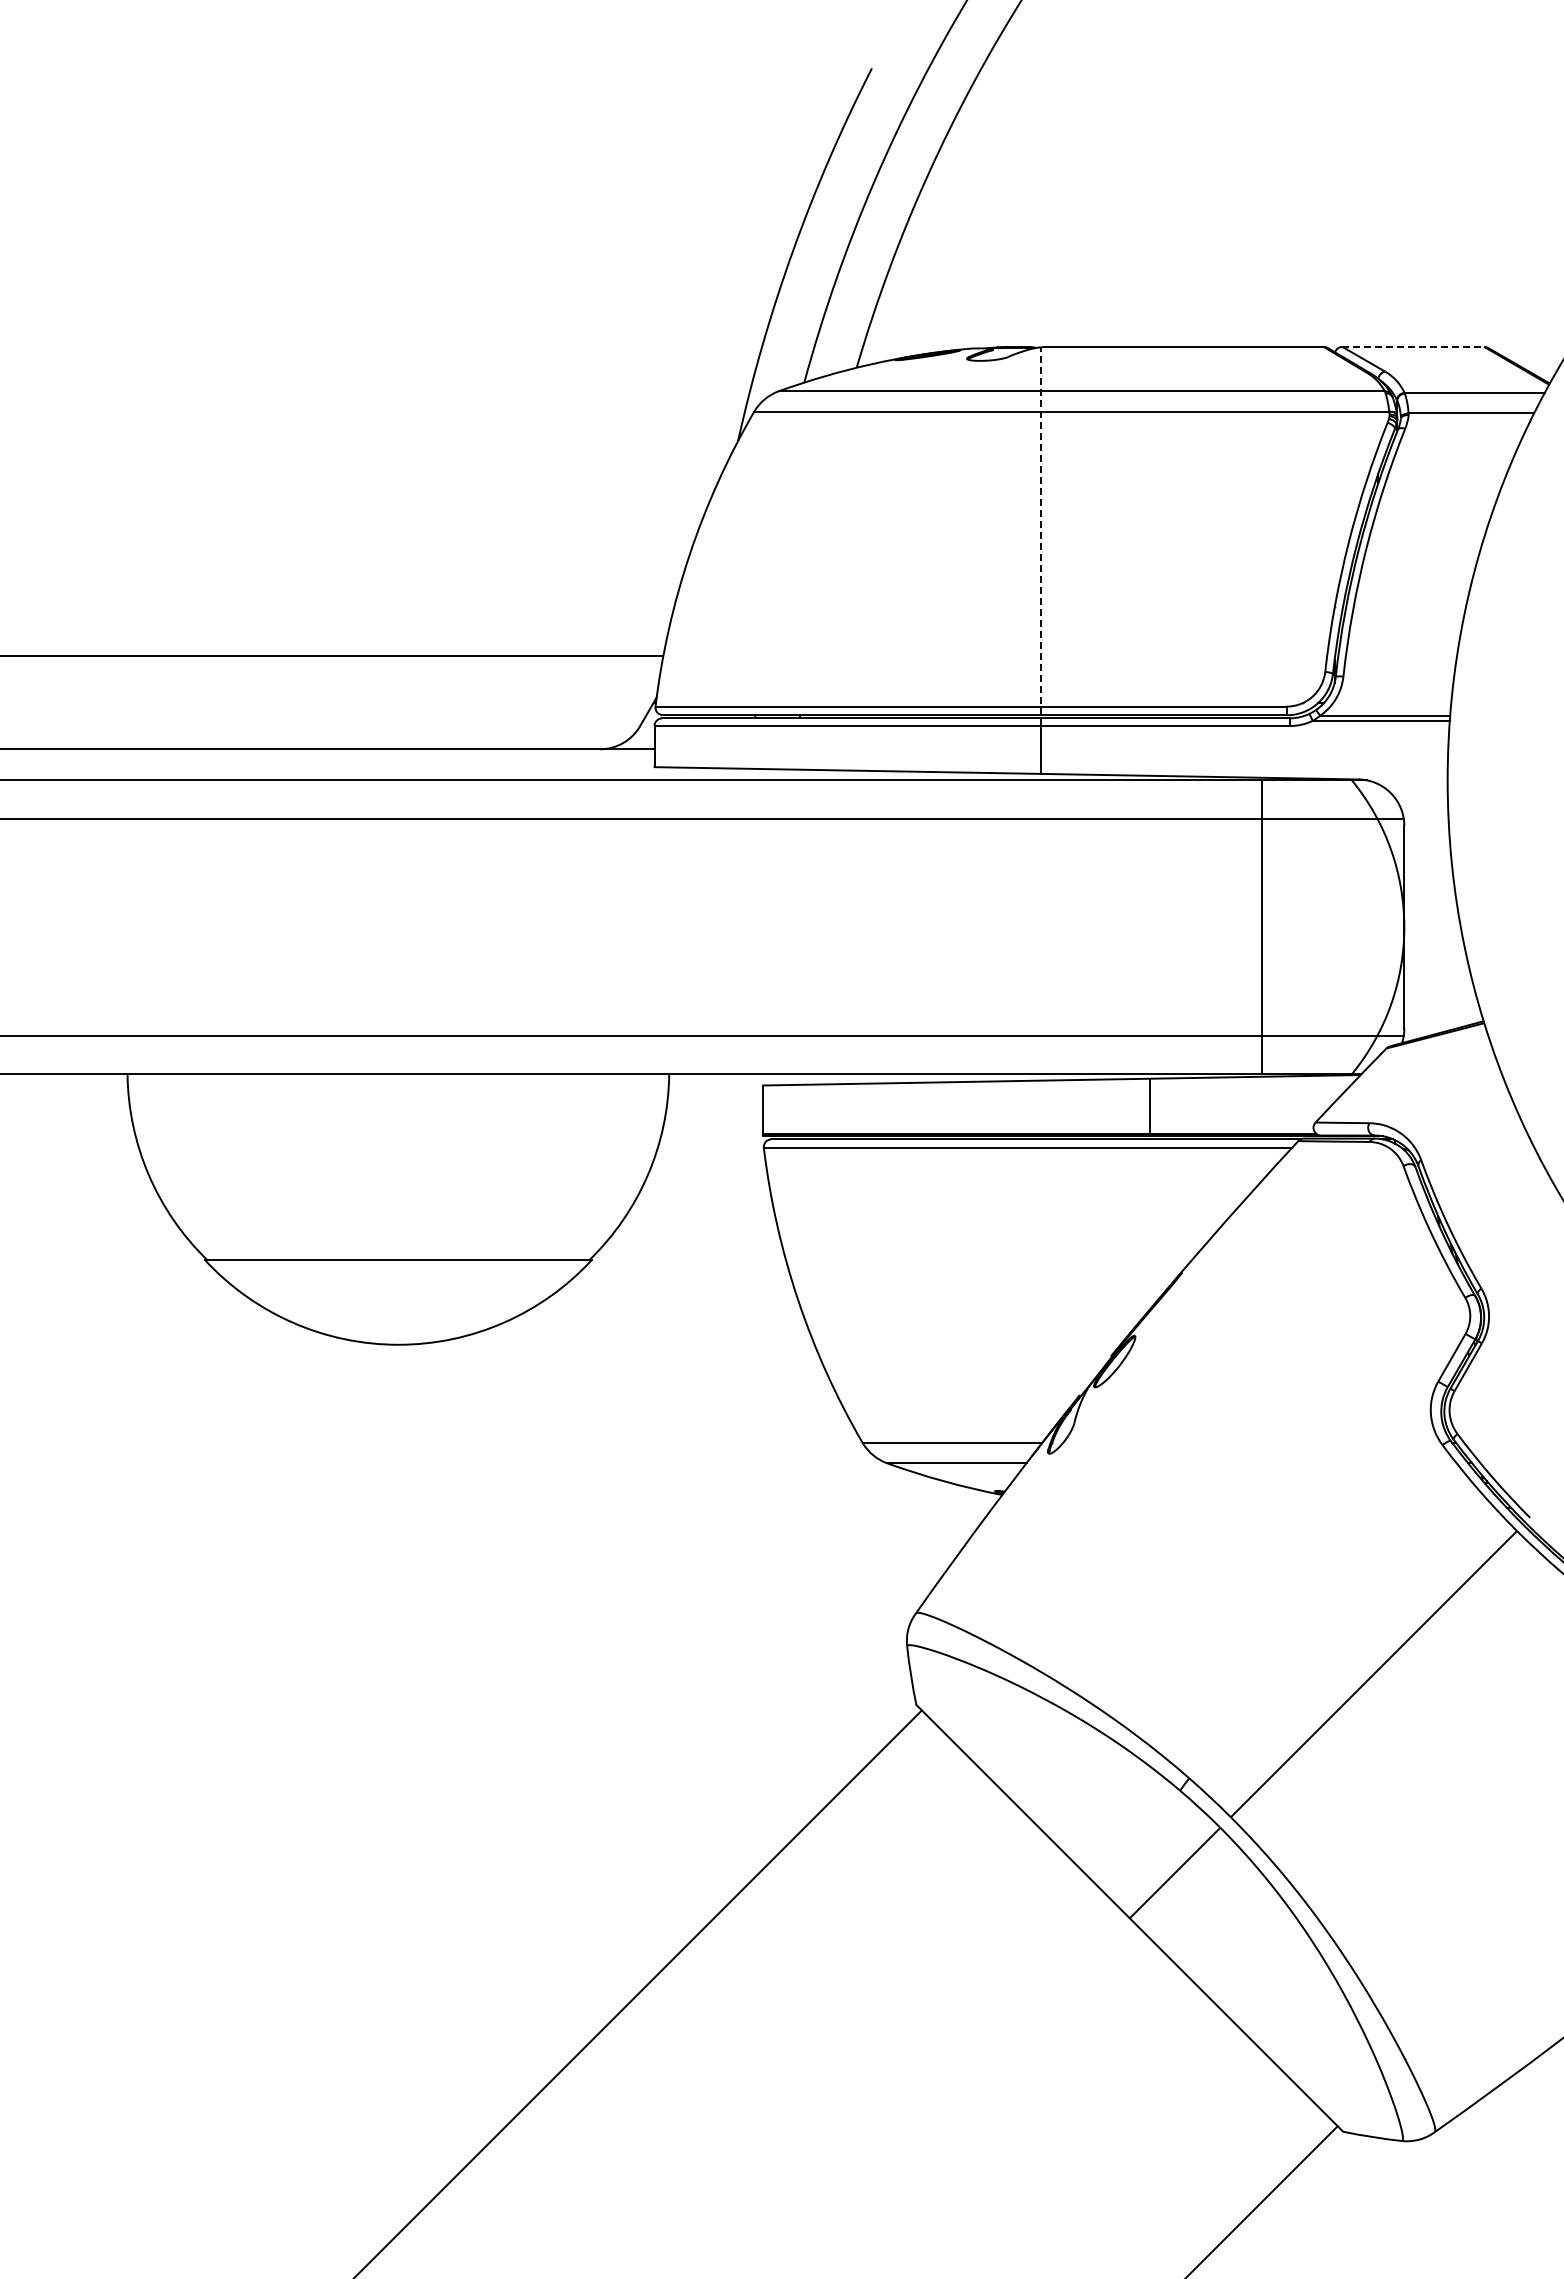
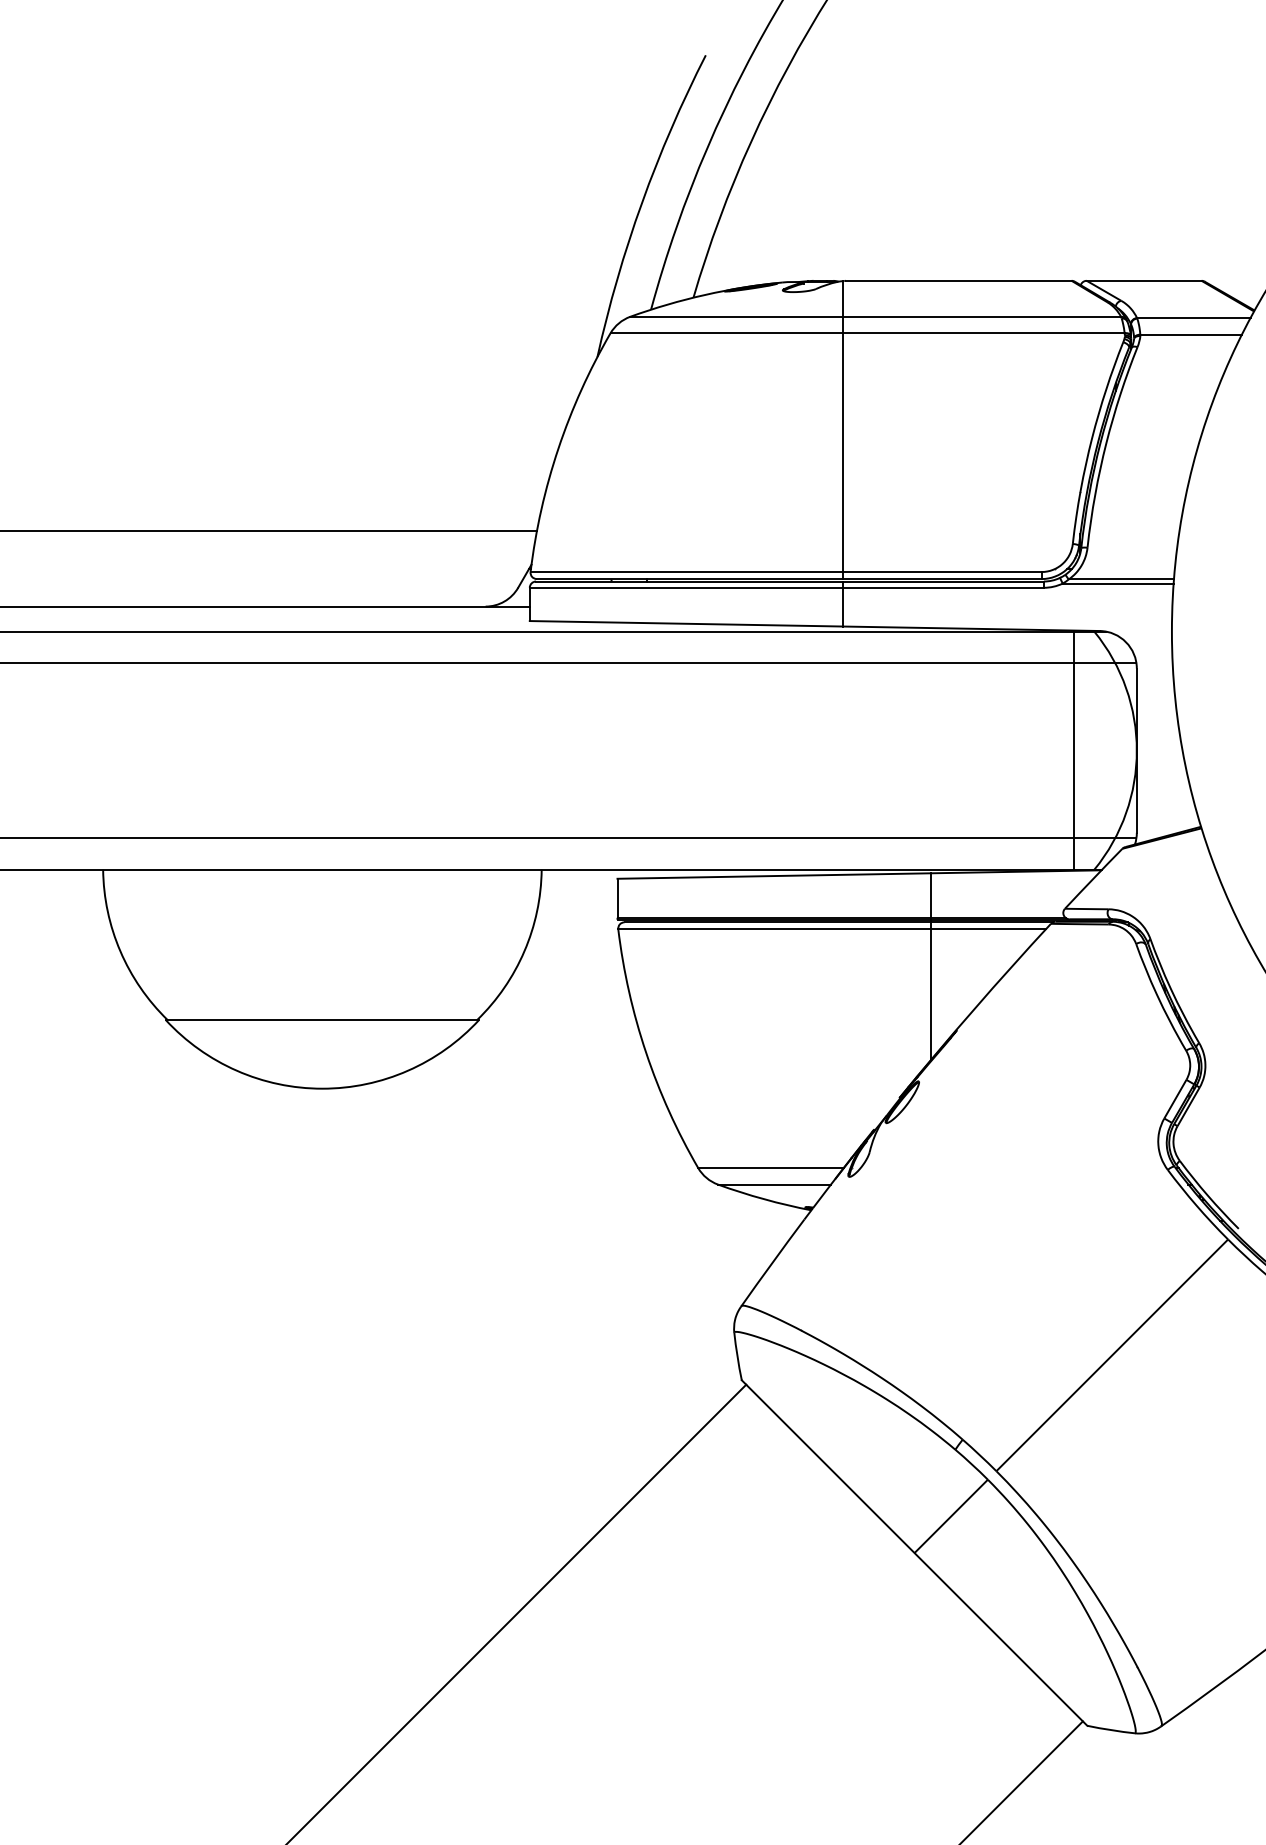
line: (1413, 346) -> (1144, 280), dashed -> solid
line: (1041, 530) -> (843, 429), dashed -> solid
line: (1261, 927) -> (1073, 750), moved
line: (1149, 1224) -> (930, 991), added

